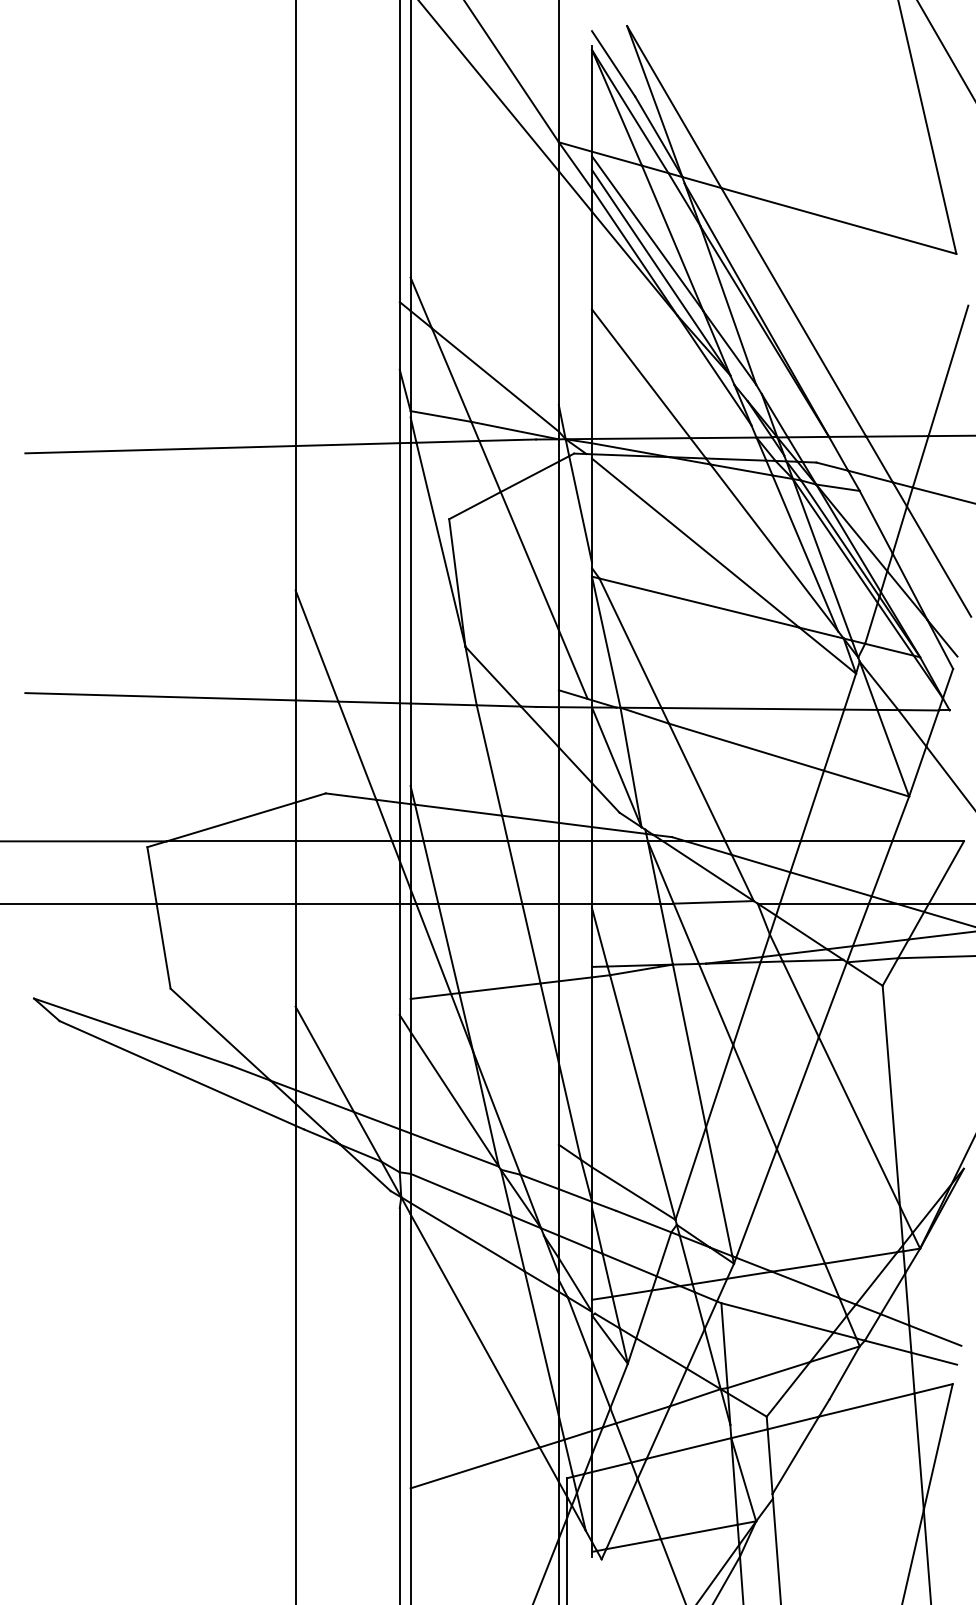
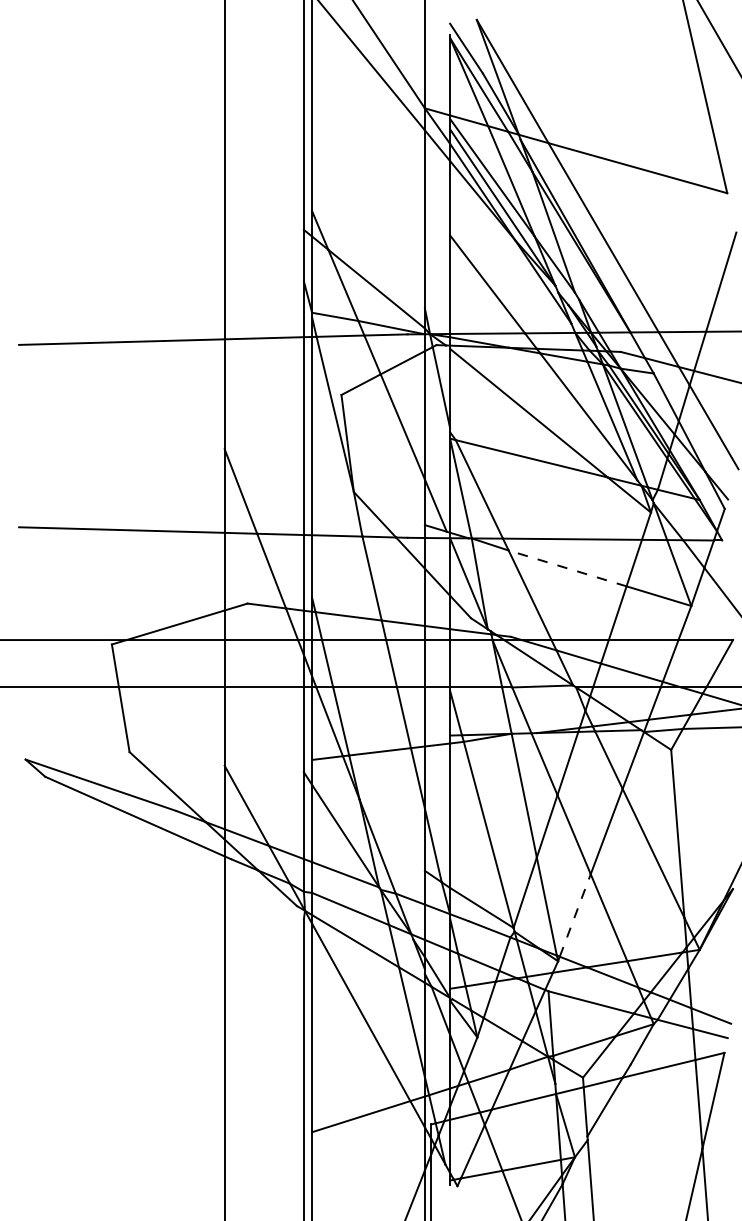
line: (746, 747) -> (567, 568), solid -> dashed
line: (756, 1203) -> (575, 915), solid -> dashed

